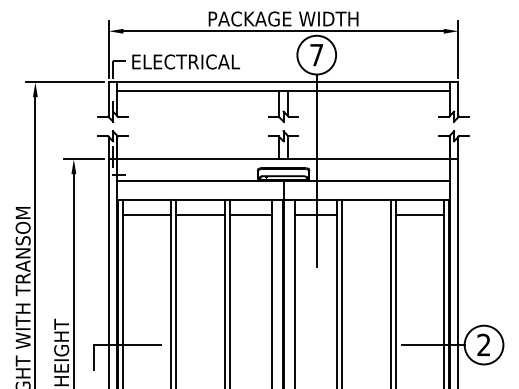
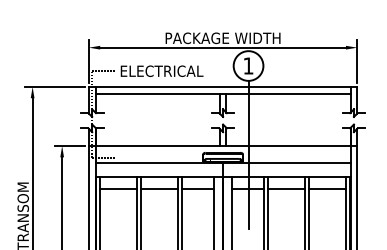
text: (316, 55) -> (248, 66), 7 -> 1
text: (185, 61) -> (161, 70), moved
line: (366, 214) -> (286, 188), added

